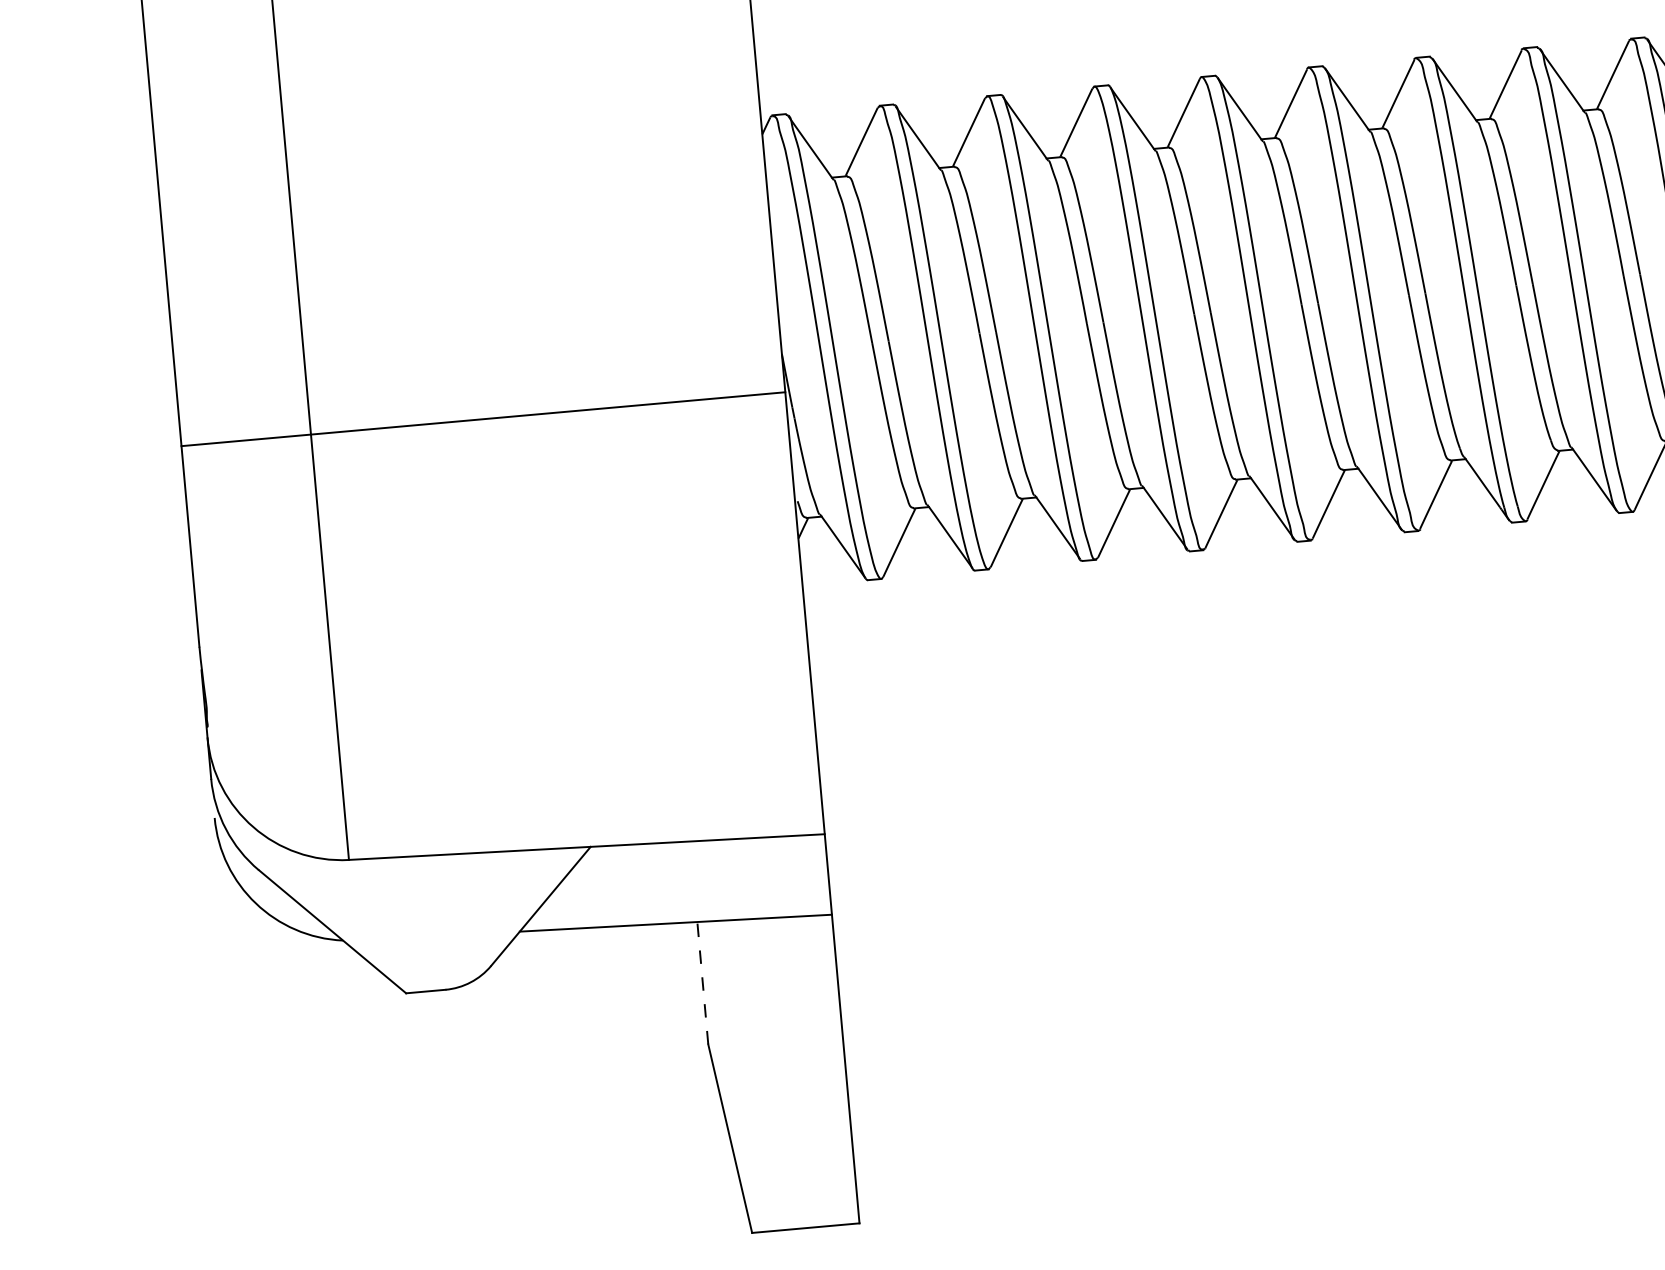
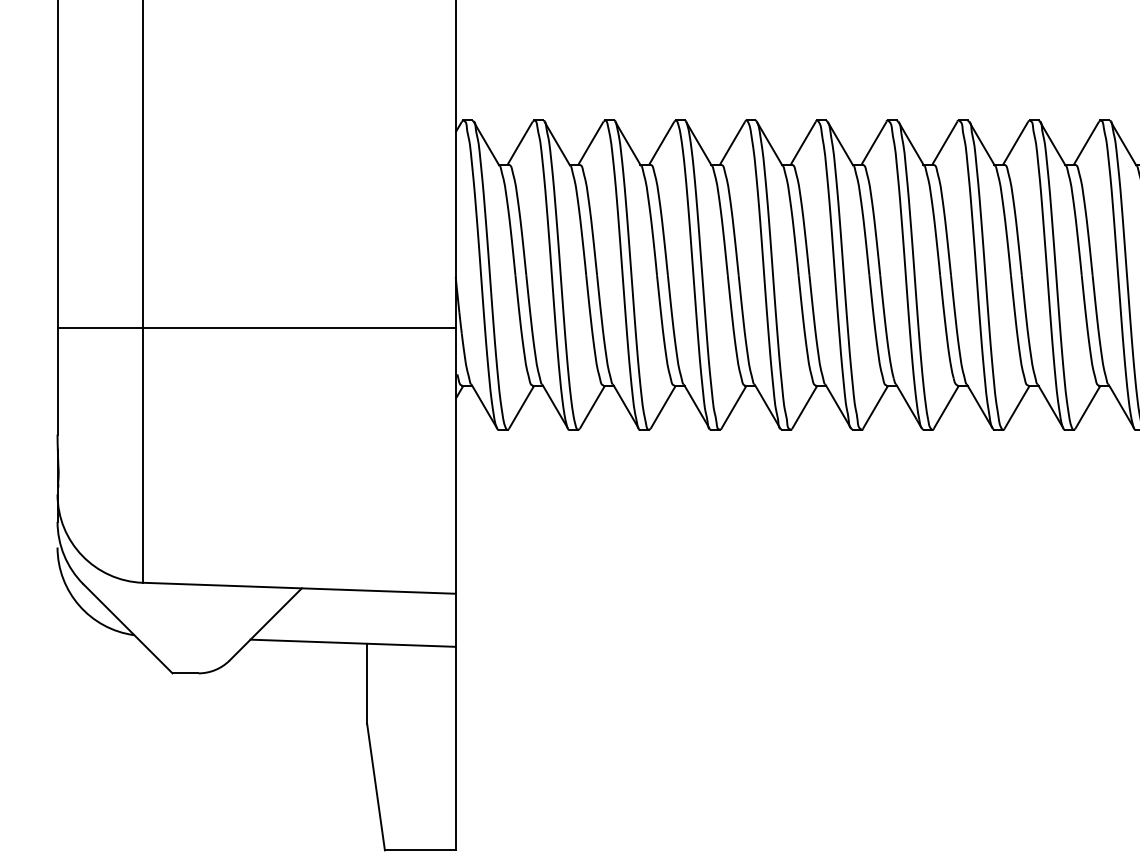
line: (483, 419) -> (256, 328), moved
line: (703, 982) -> (367, 683), dashed -> solid

